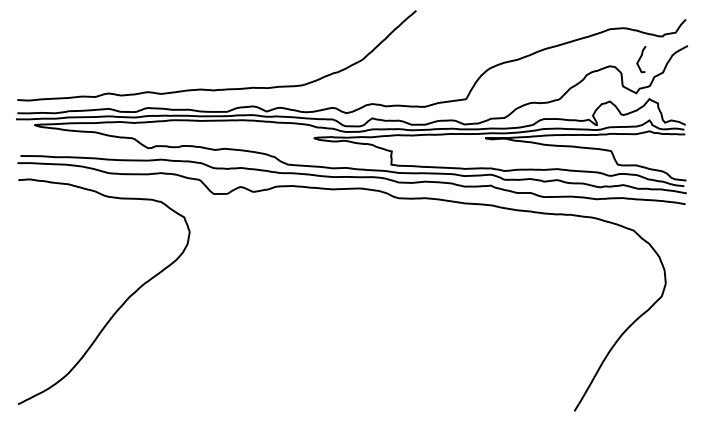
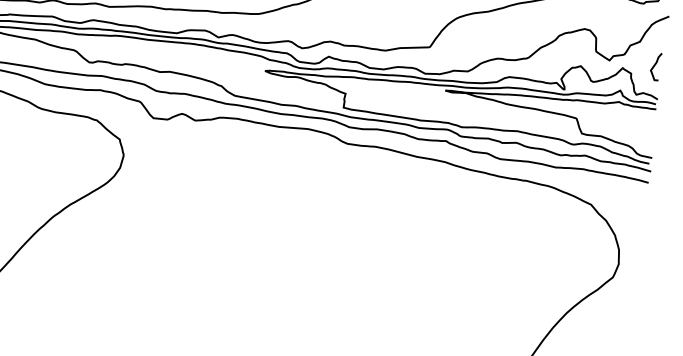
curve: (640, 59) -> (654, 66), moved

